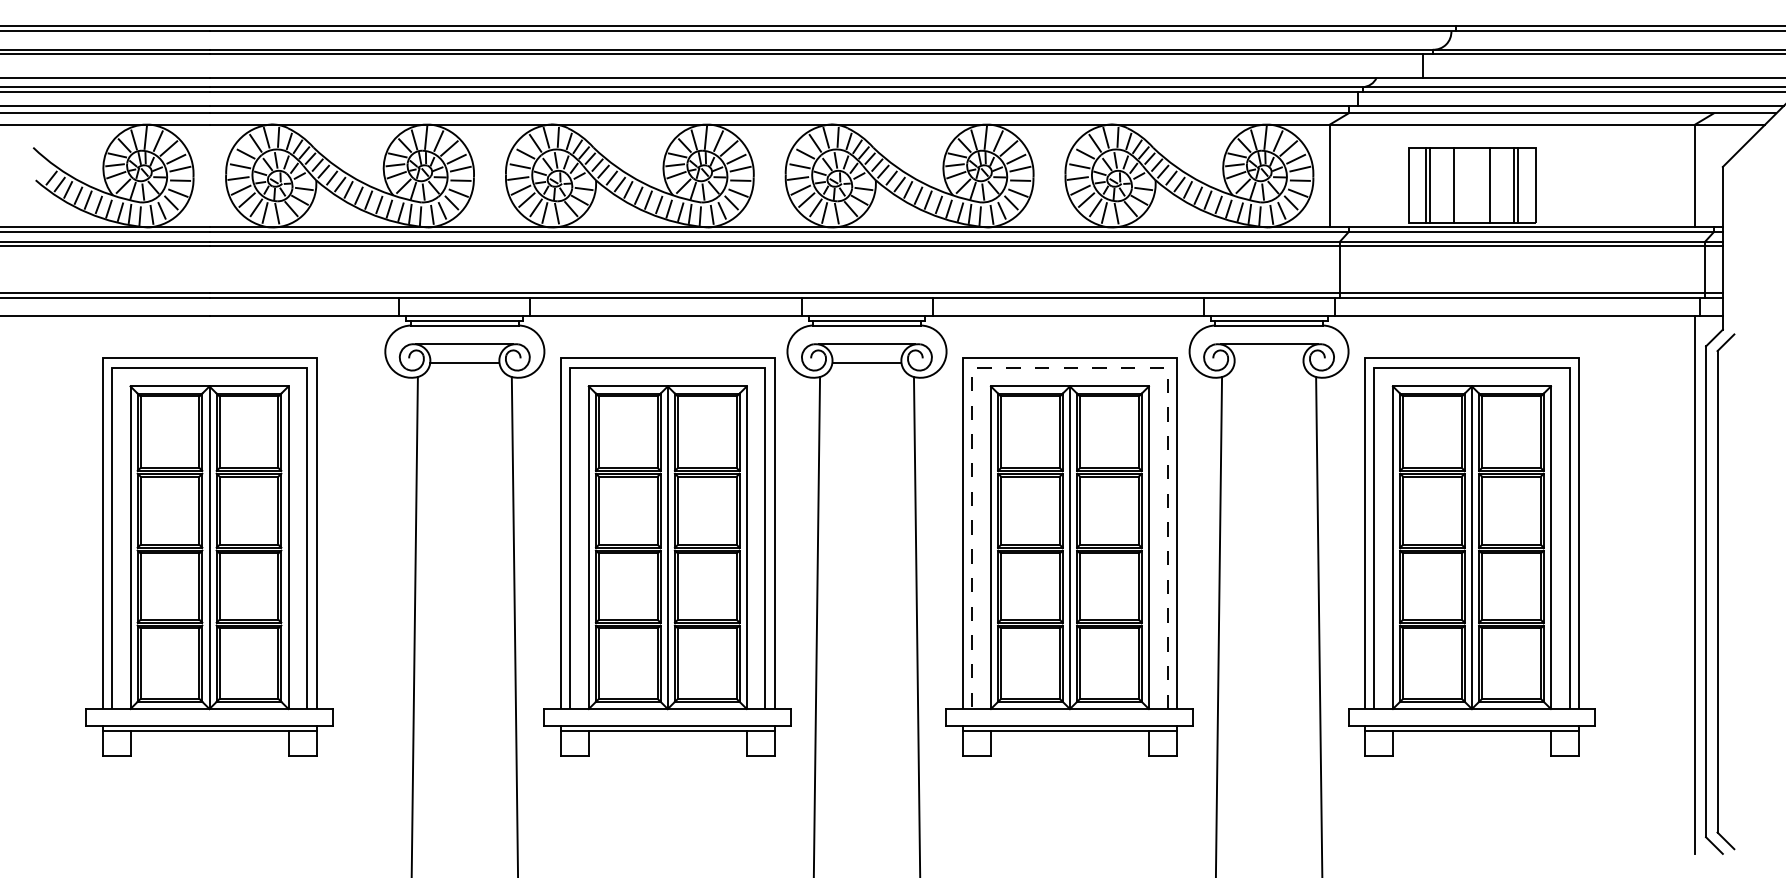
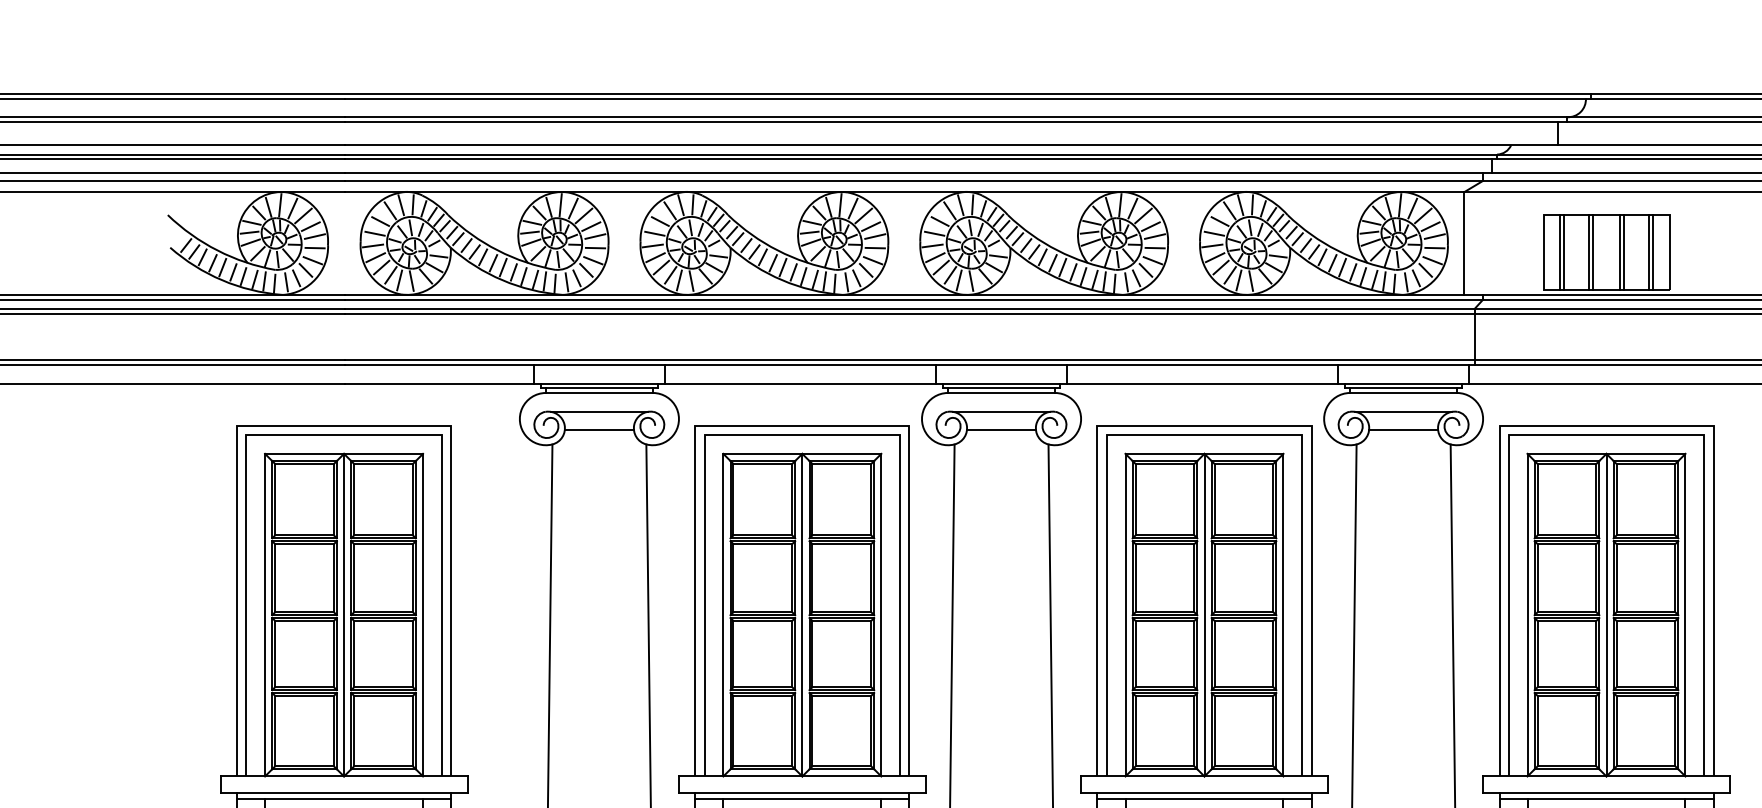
line: (1458, 185) -> (1593, 252), added
line: (1485, 185) -> (1620, 252), added
line: (1268, 363) -> (1403, 430), added
line: (1069, 367) -> (1204, 434), dashed -> solid

